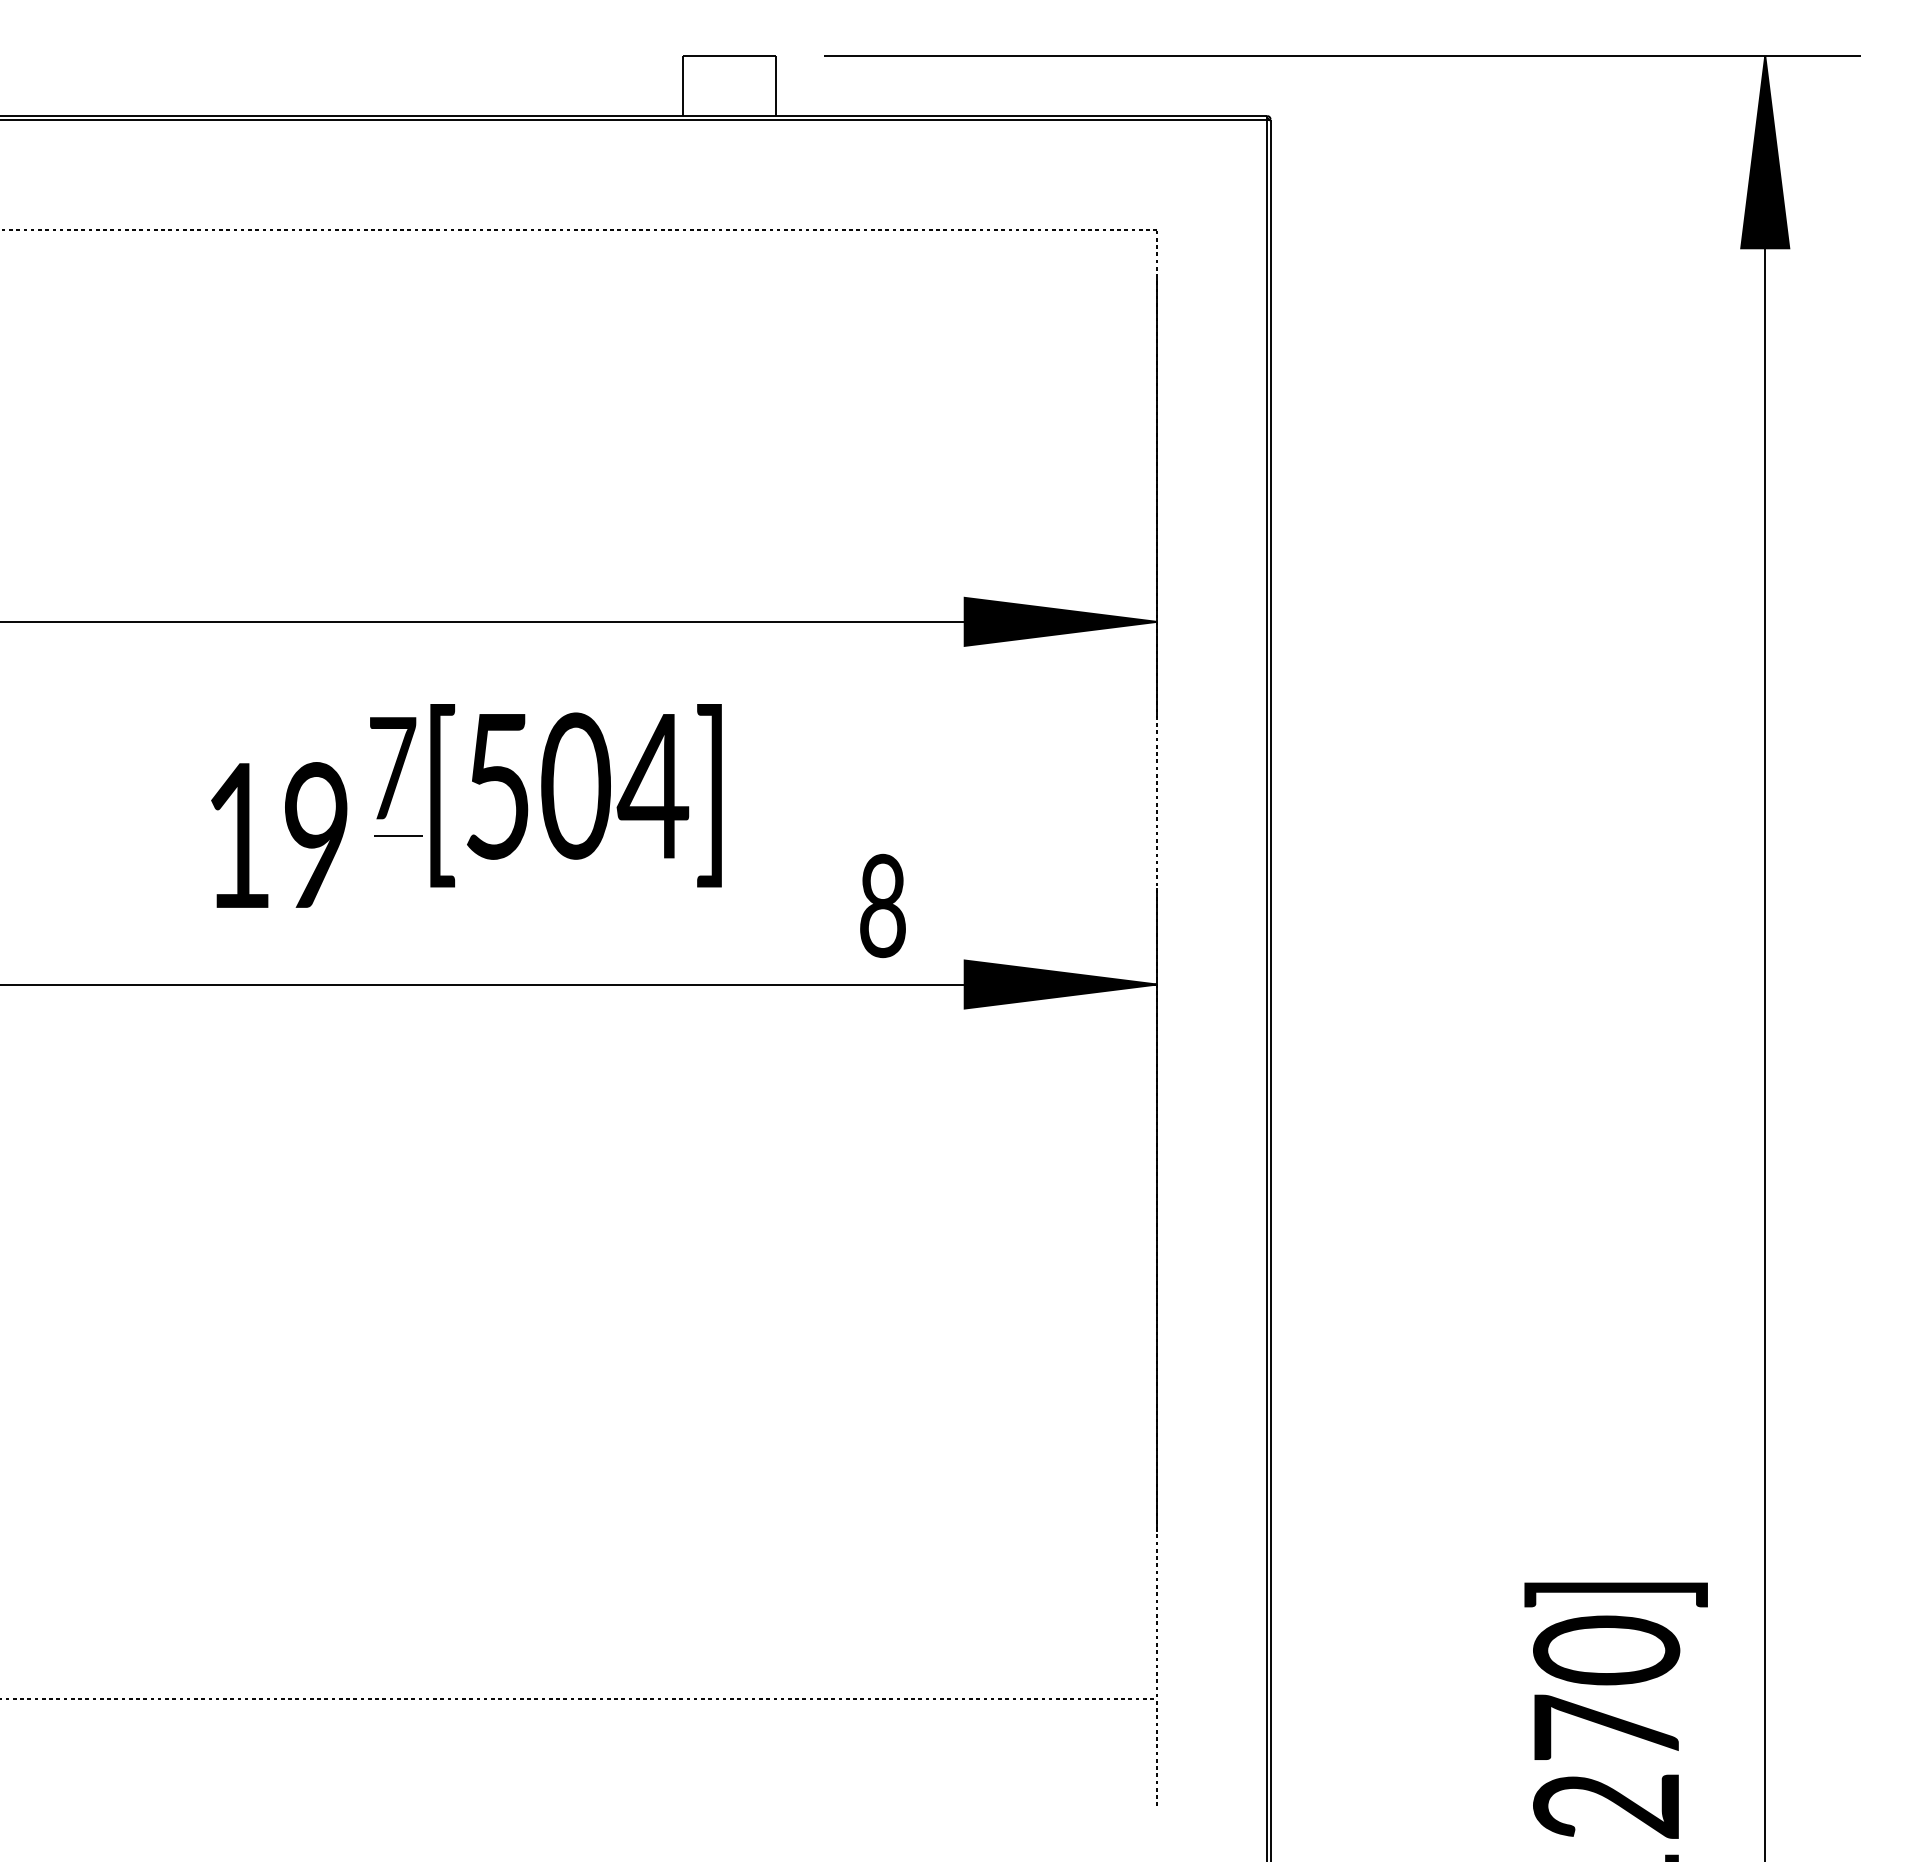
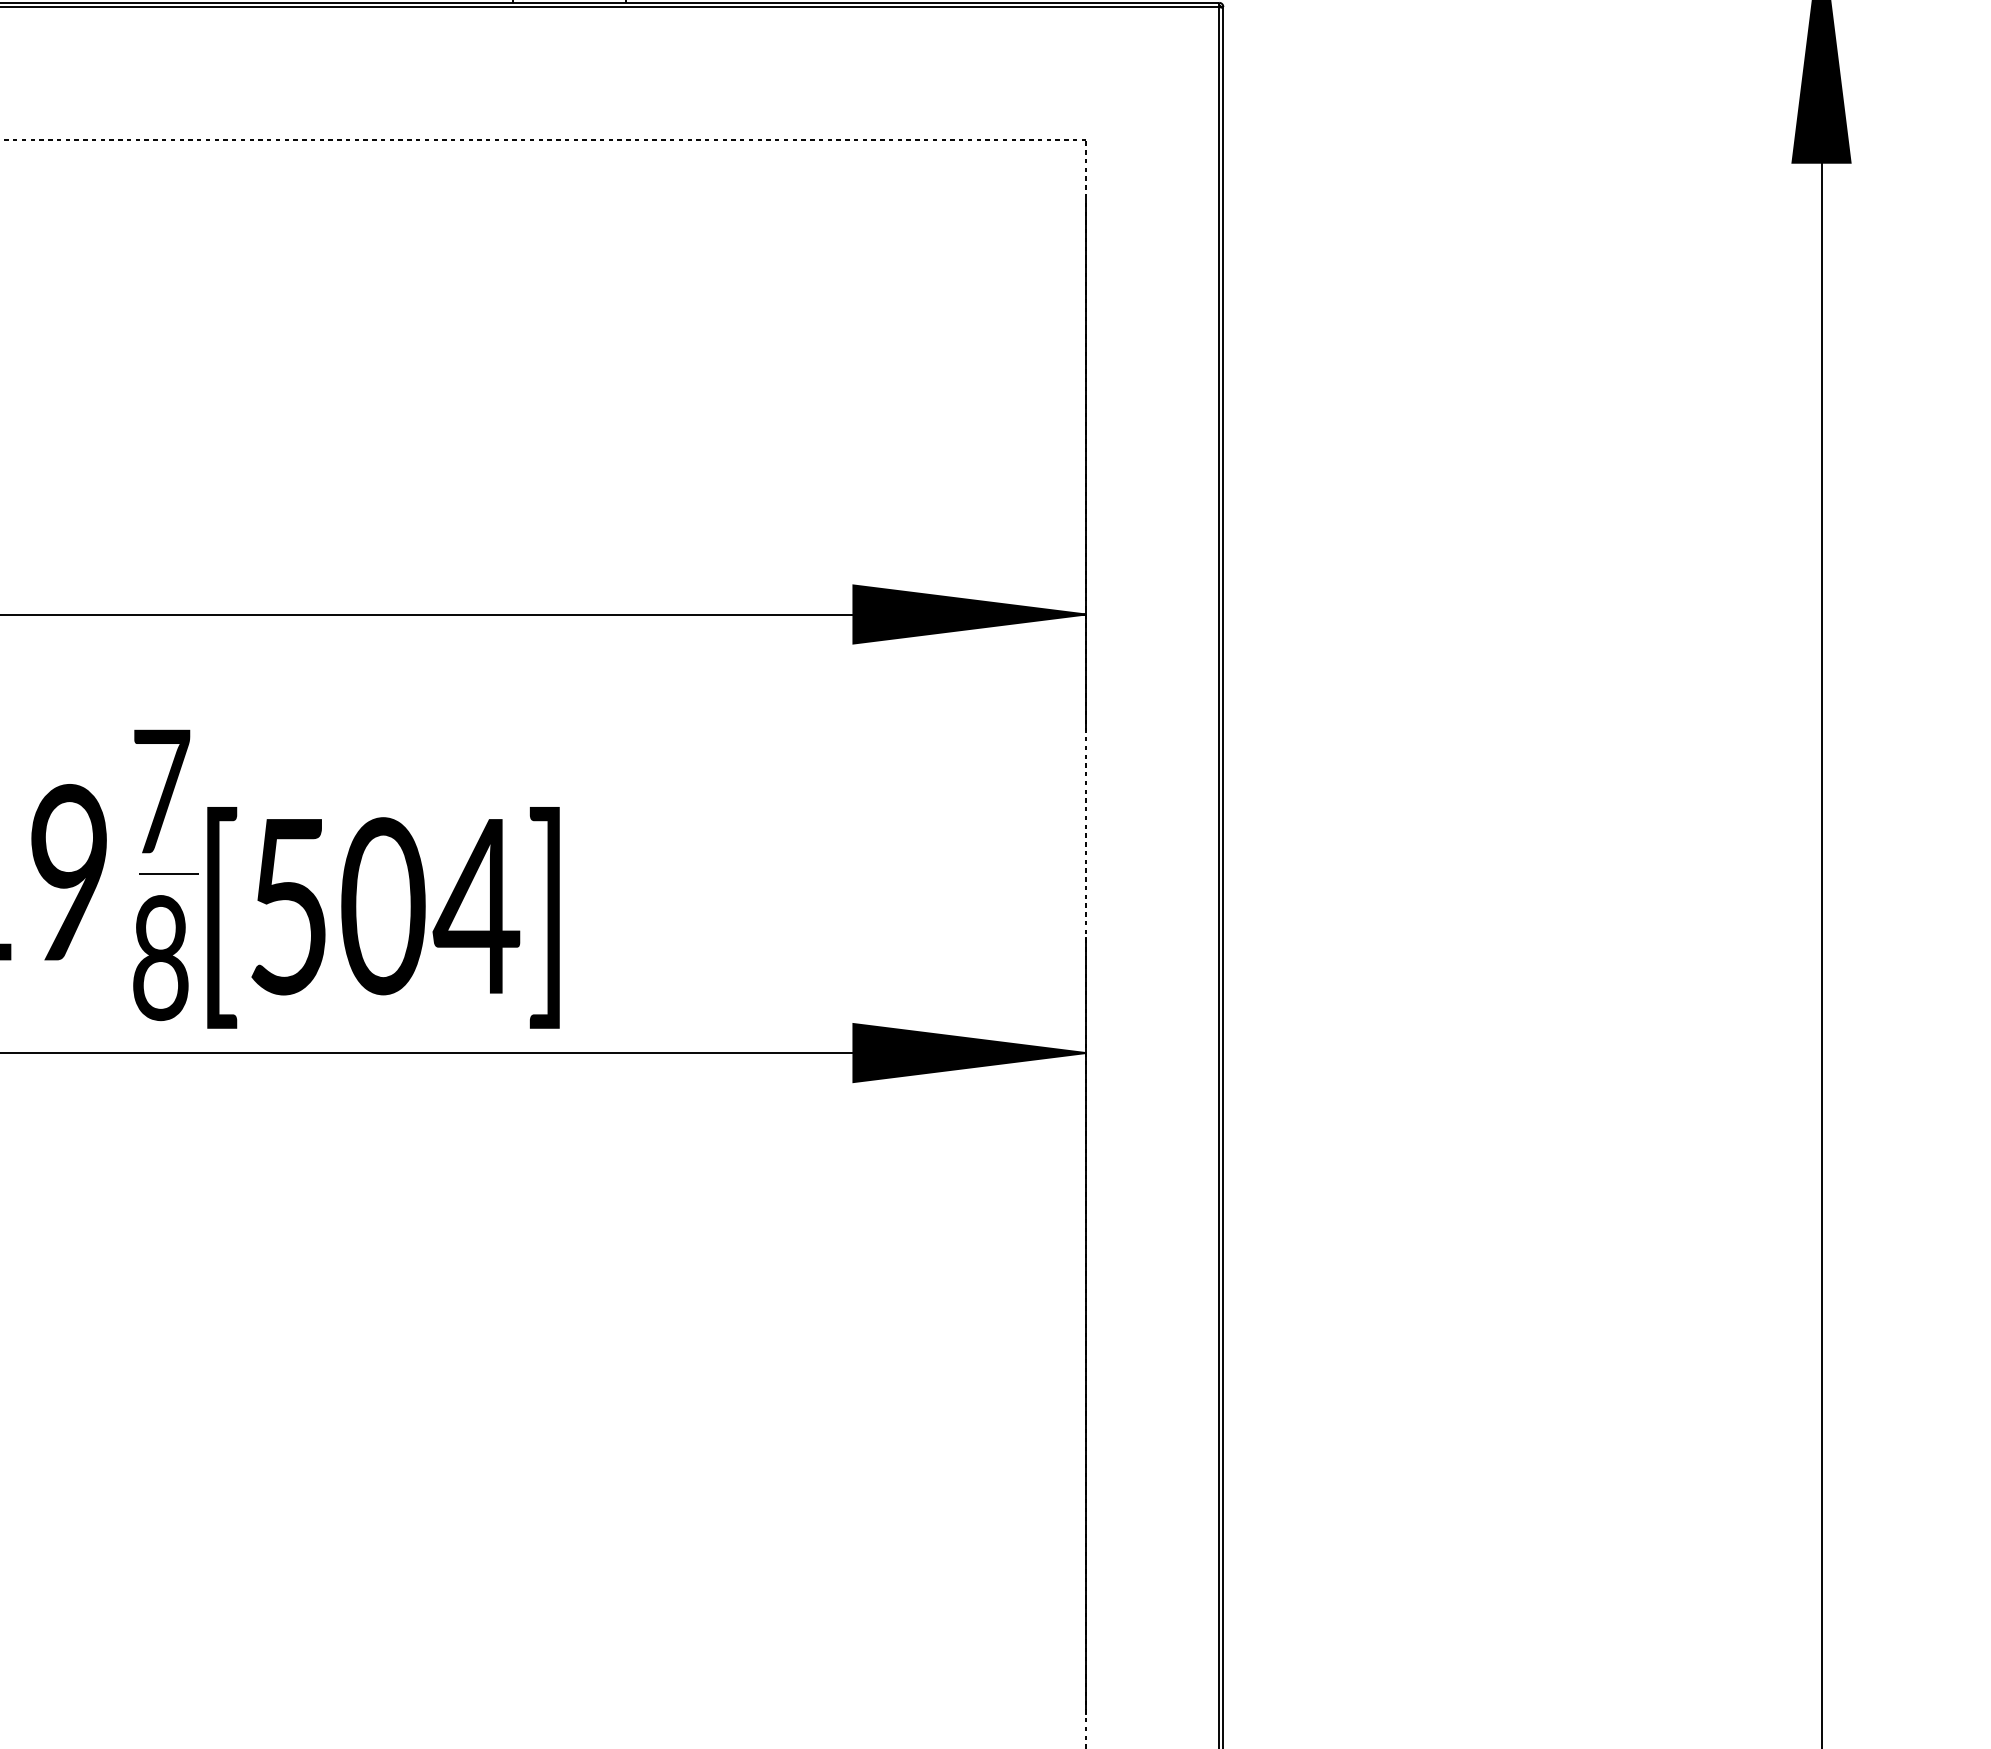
text: (575, 795) -> (382, 917), moved
text: (882, 905) -> (160, 957), moved

